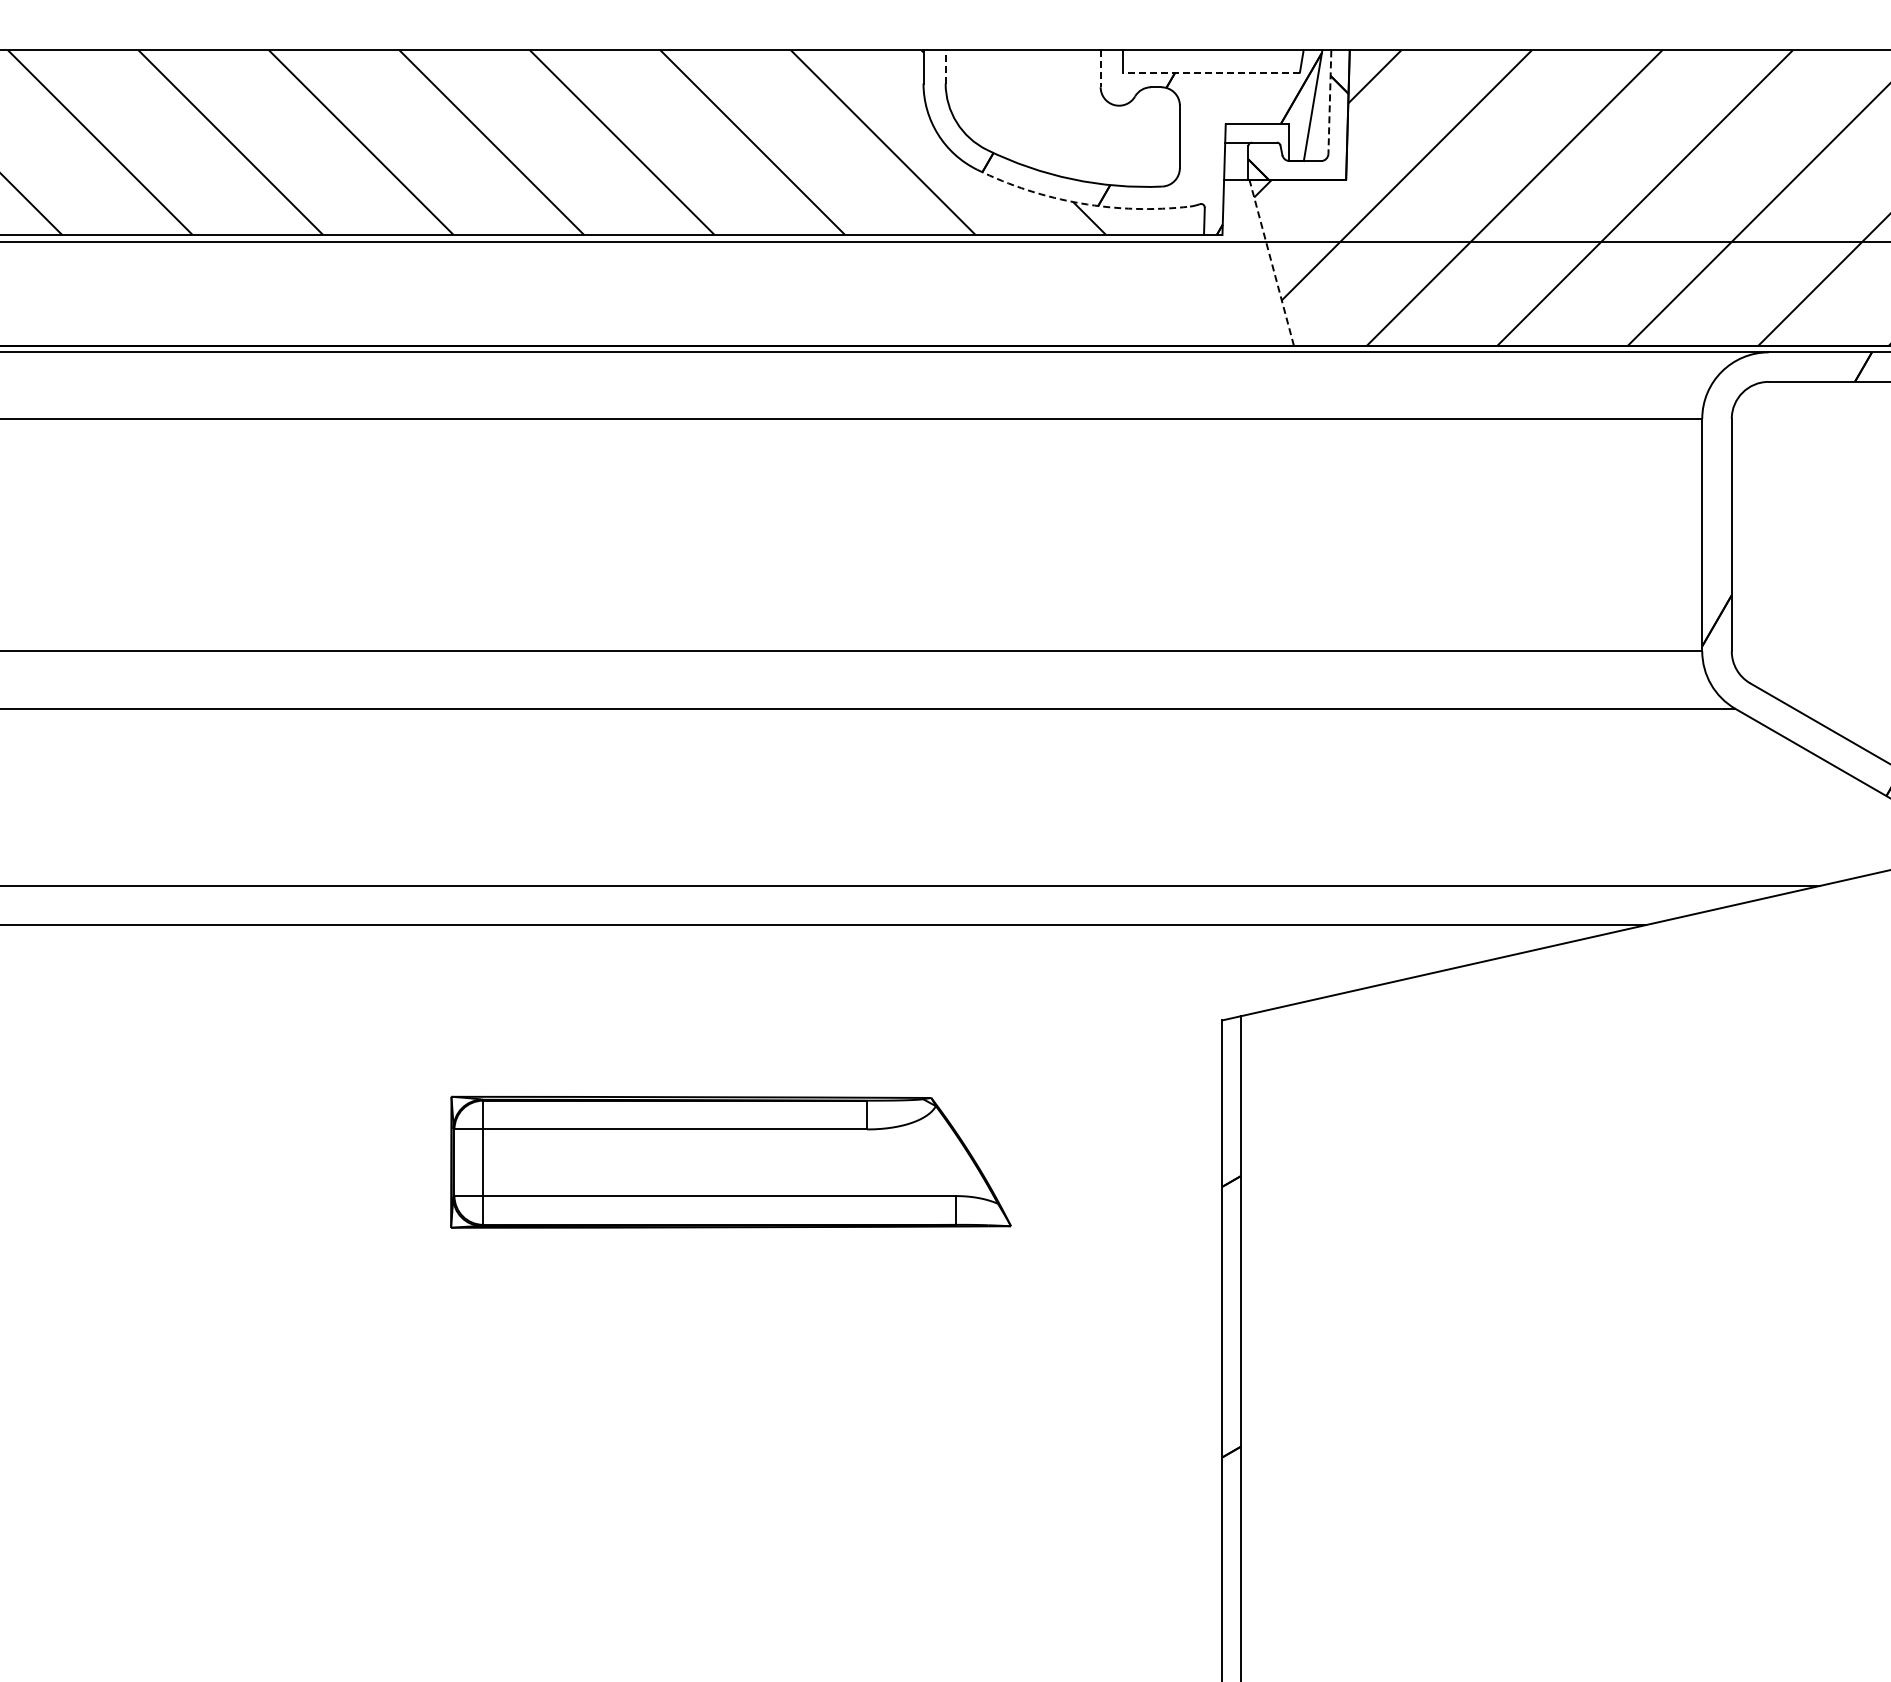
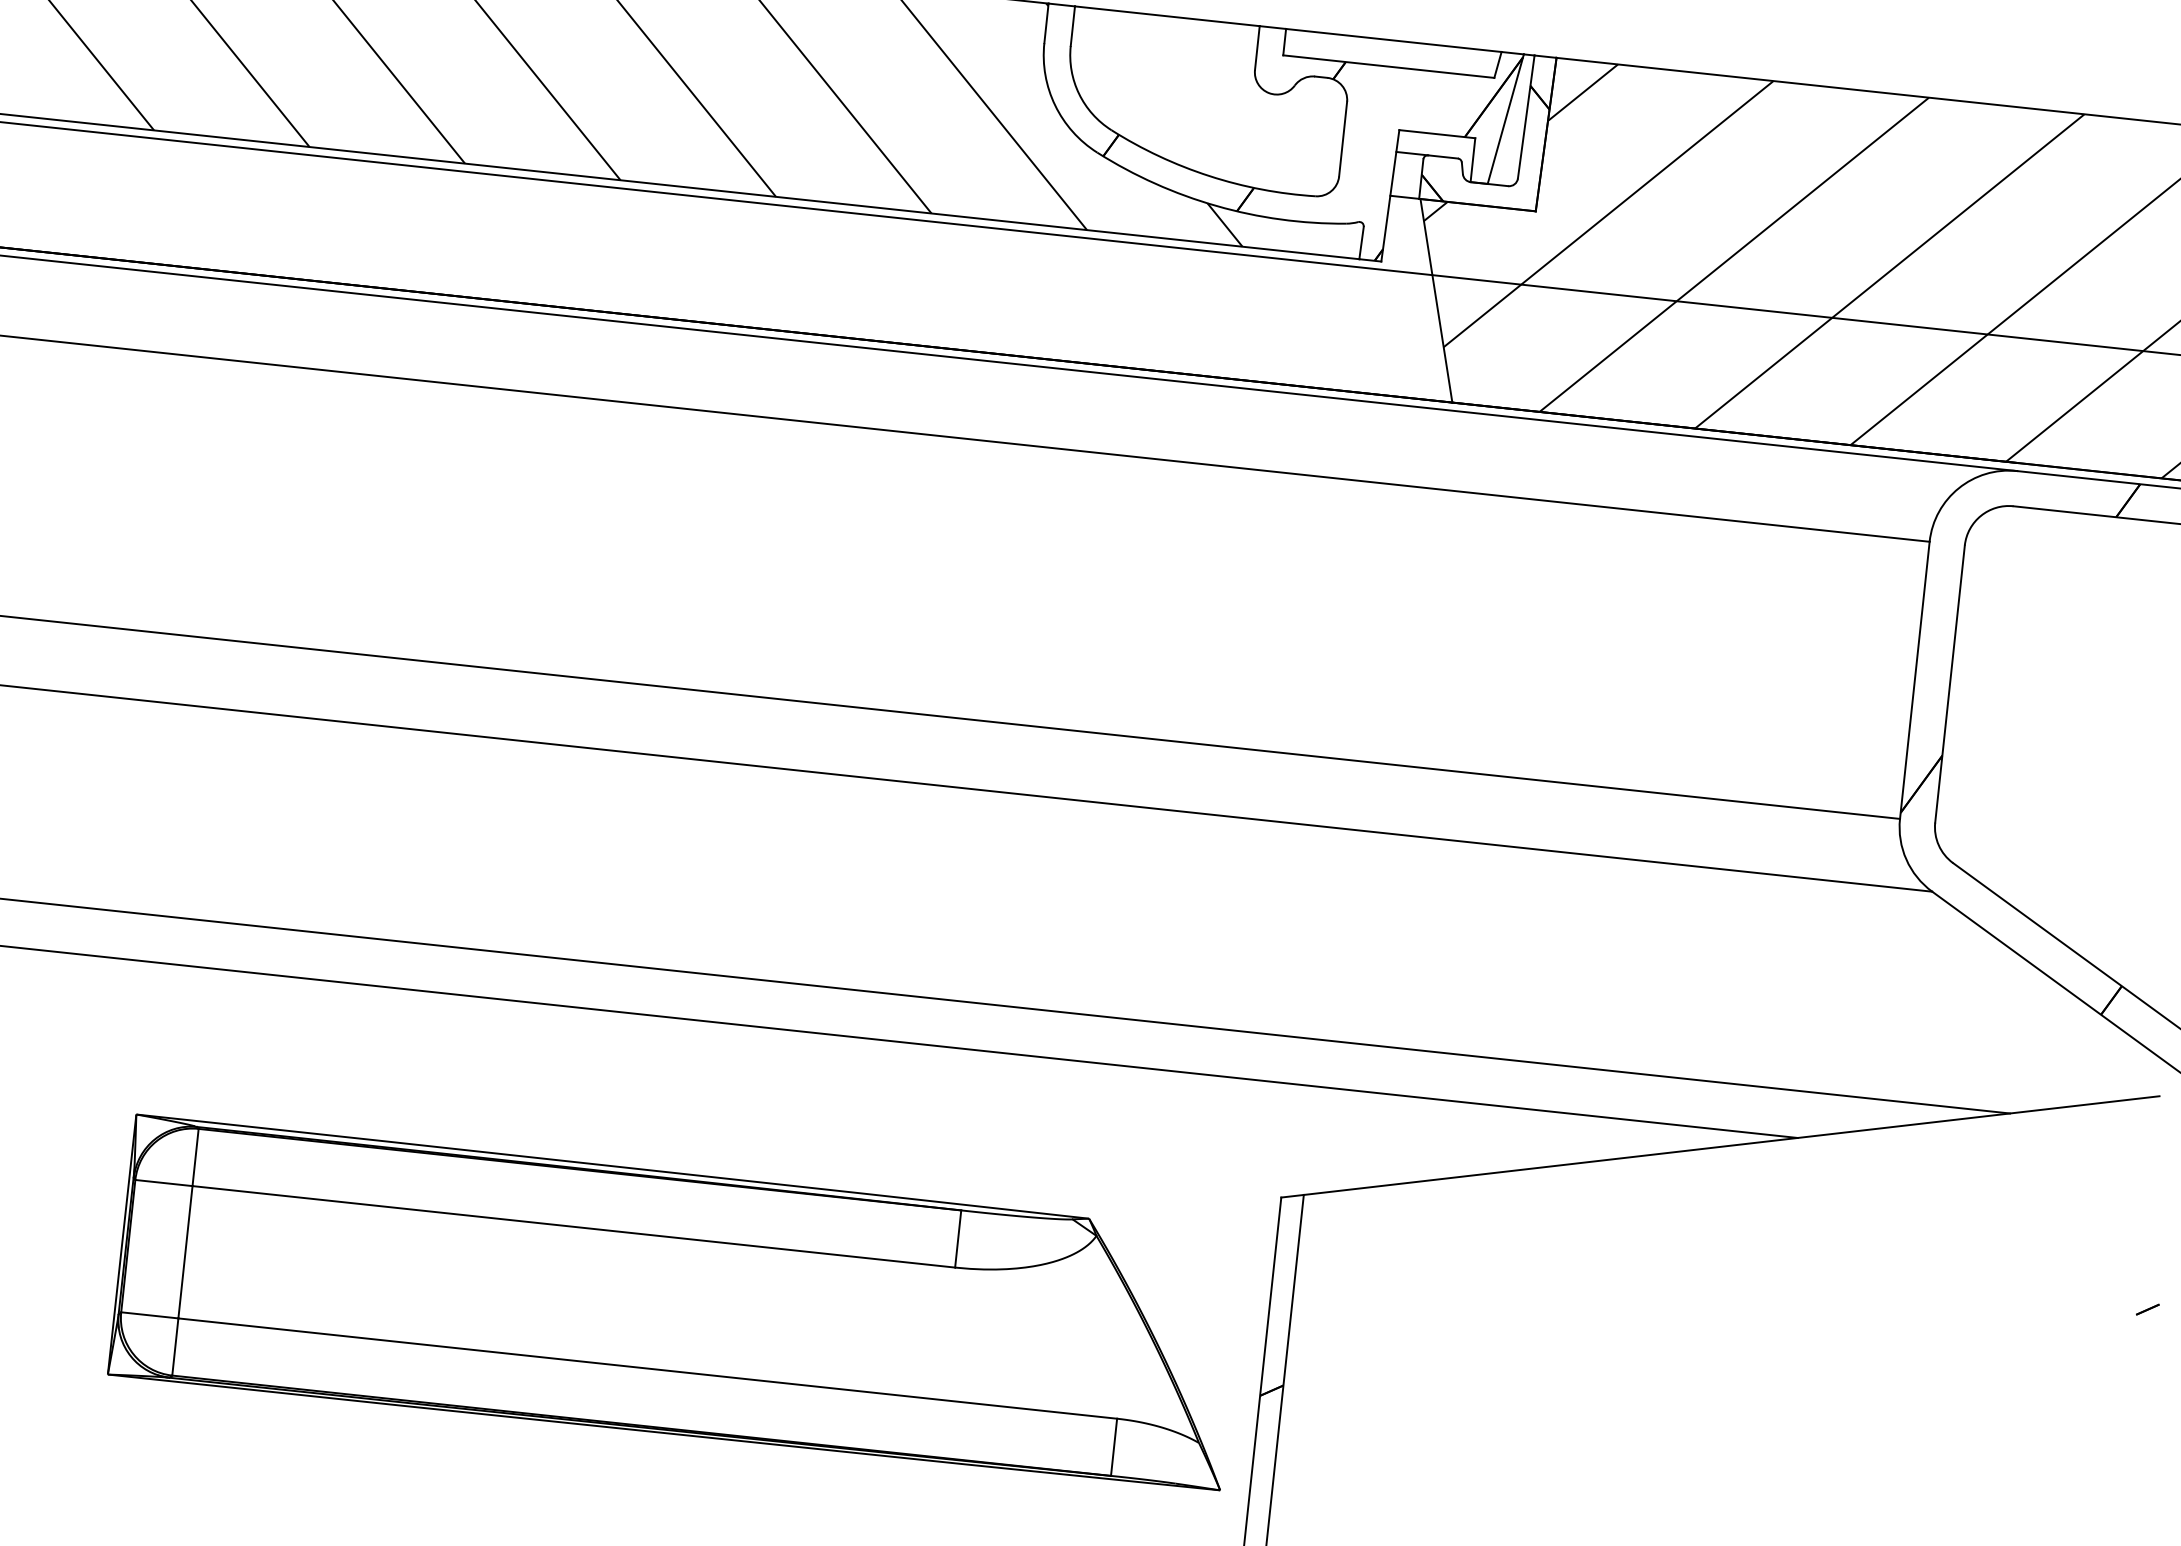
line: (945, 66) -> (1072, 25), dashed -> solid
line: (1100, 69) -> (1257, 48), dashed -> solid
line: (1211, 72) -> (1388, 66), dashed -> solid
line: (1329, 102) -> (1525, 117), dashed -> solid
arc: (1080, 203) -> (1216, 206), dashed -> solid
line: (1271, 262) -> (1436, 300), dashed -> solid
part: (730, 1162) -> (676, 1304), size x1.67

